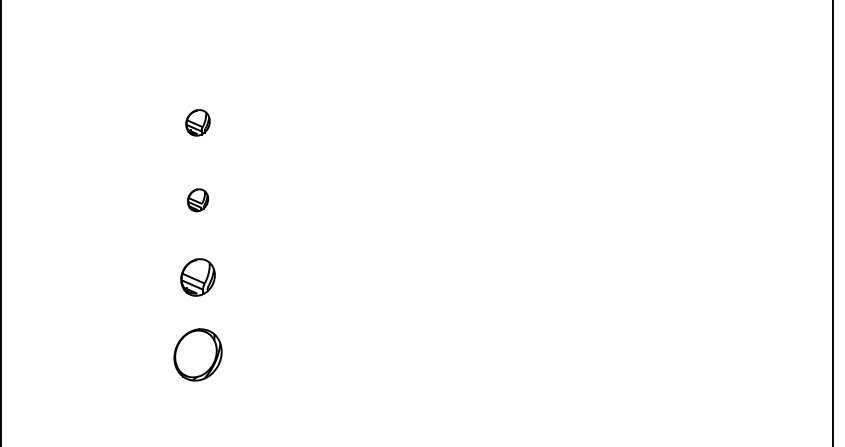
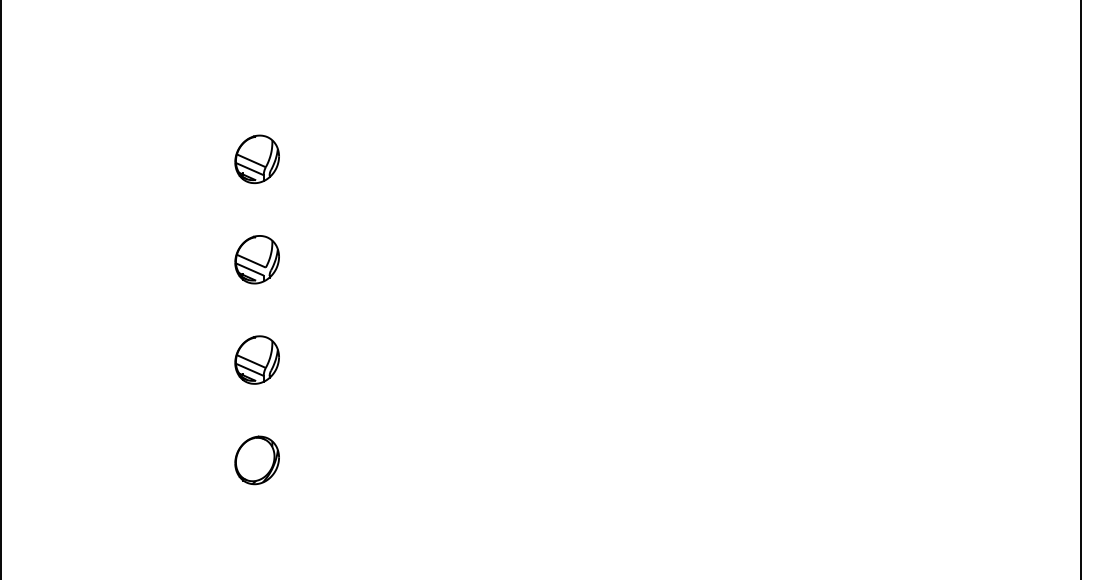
part: (197, 122) -> (256, 158), size x1.43
part: (197, 200) -> (256, 260), size x1.67
part: (197, 354) -> (256, 460), size x0.71

